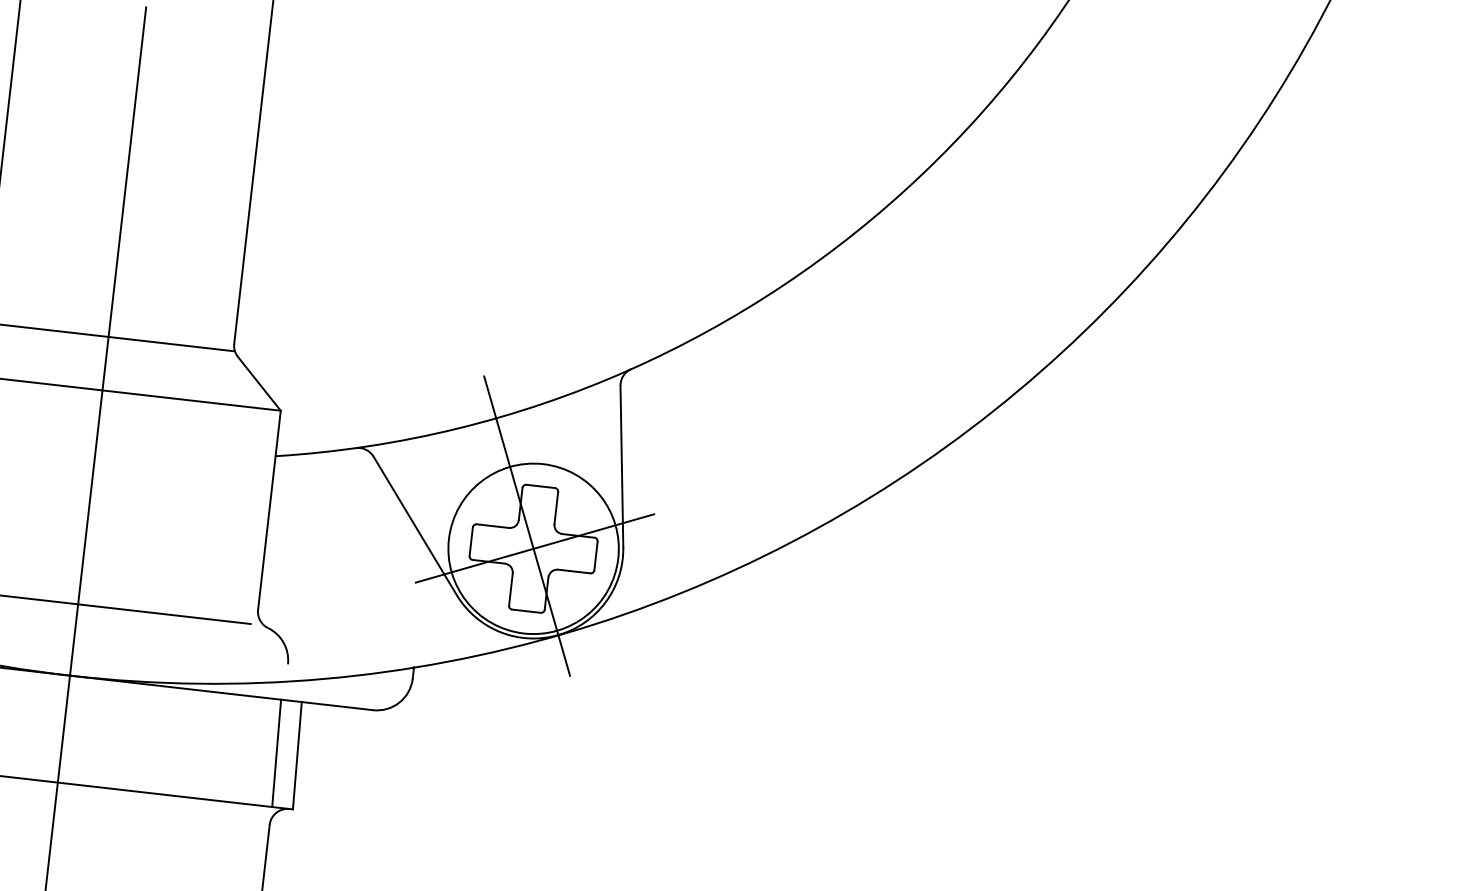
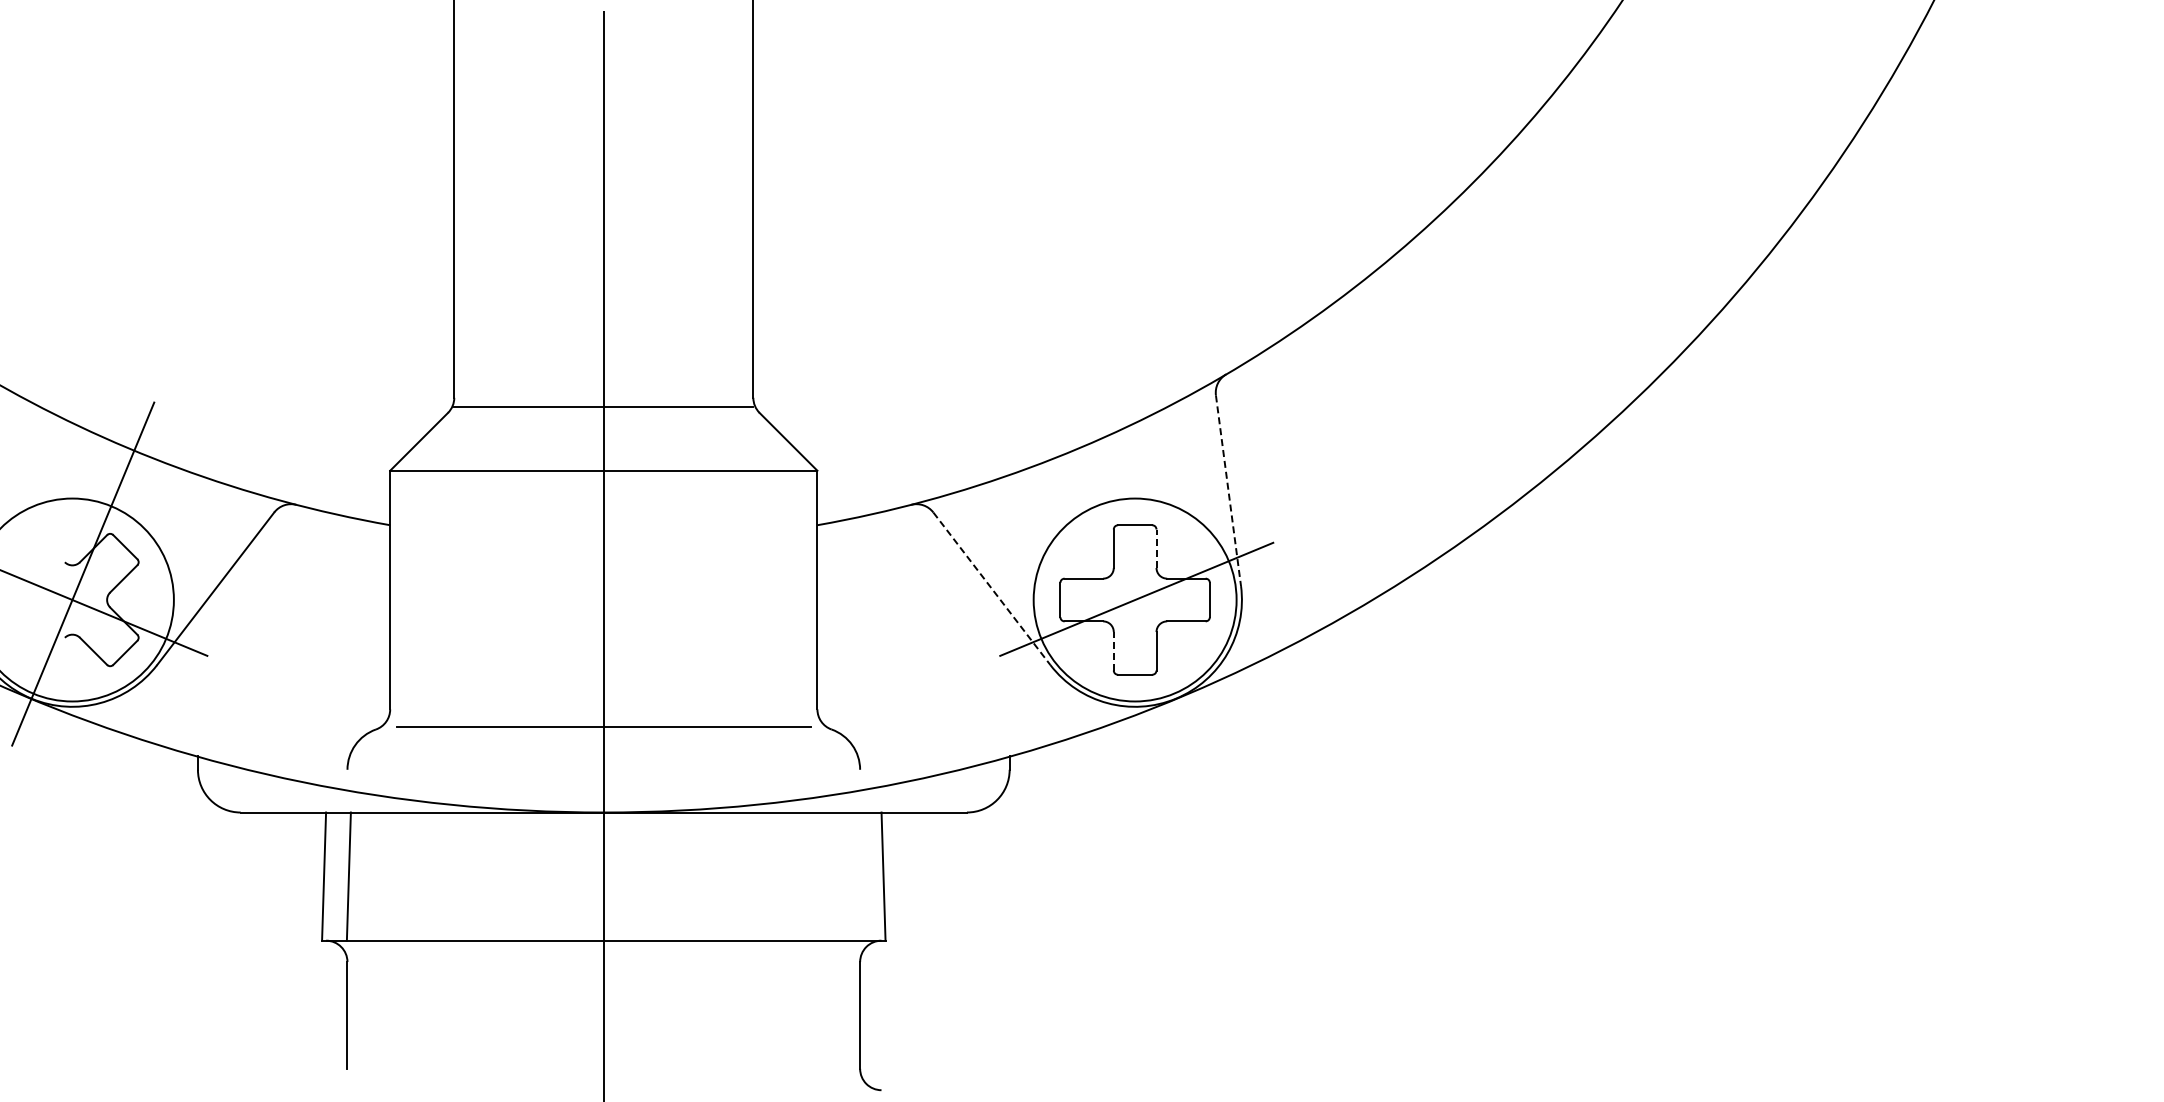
line: (621, 467) -> (1228, 491), solid -> dashed
line: (556, 507) -> (1156, 548), solid -> dashed
line: (526, 525) -> (1123, 573), removed
line: (415, 526) -> (992, 589), solid -> dashed
line: (510, 588) -> (1113, 650), solid -> dashed
line: (276, 753) -> (858, 876), removed

